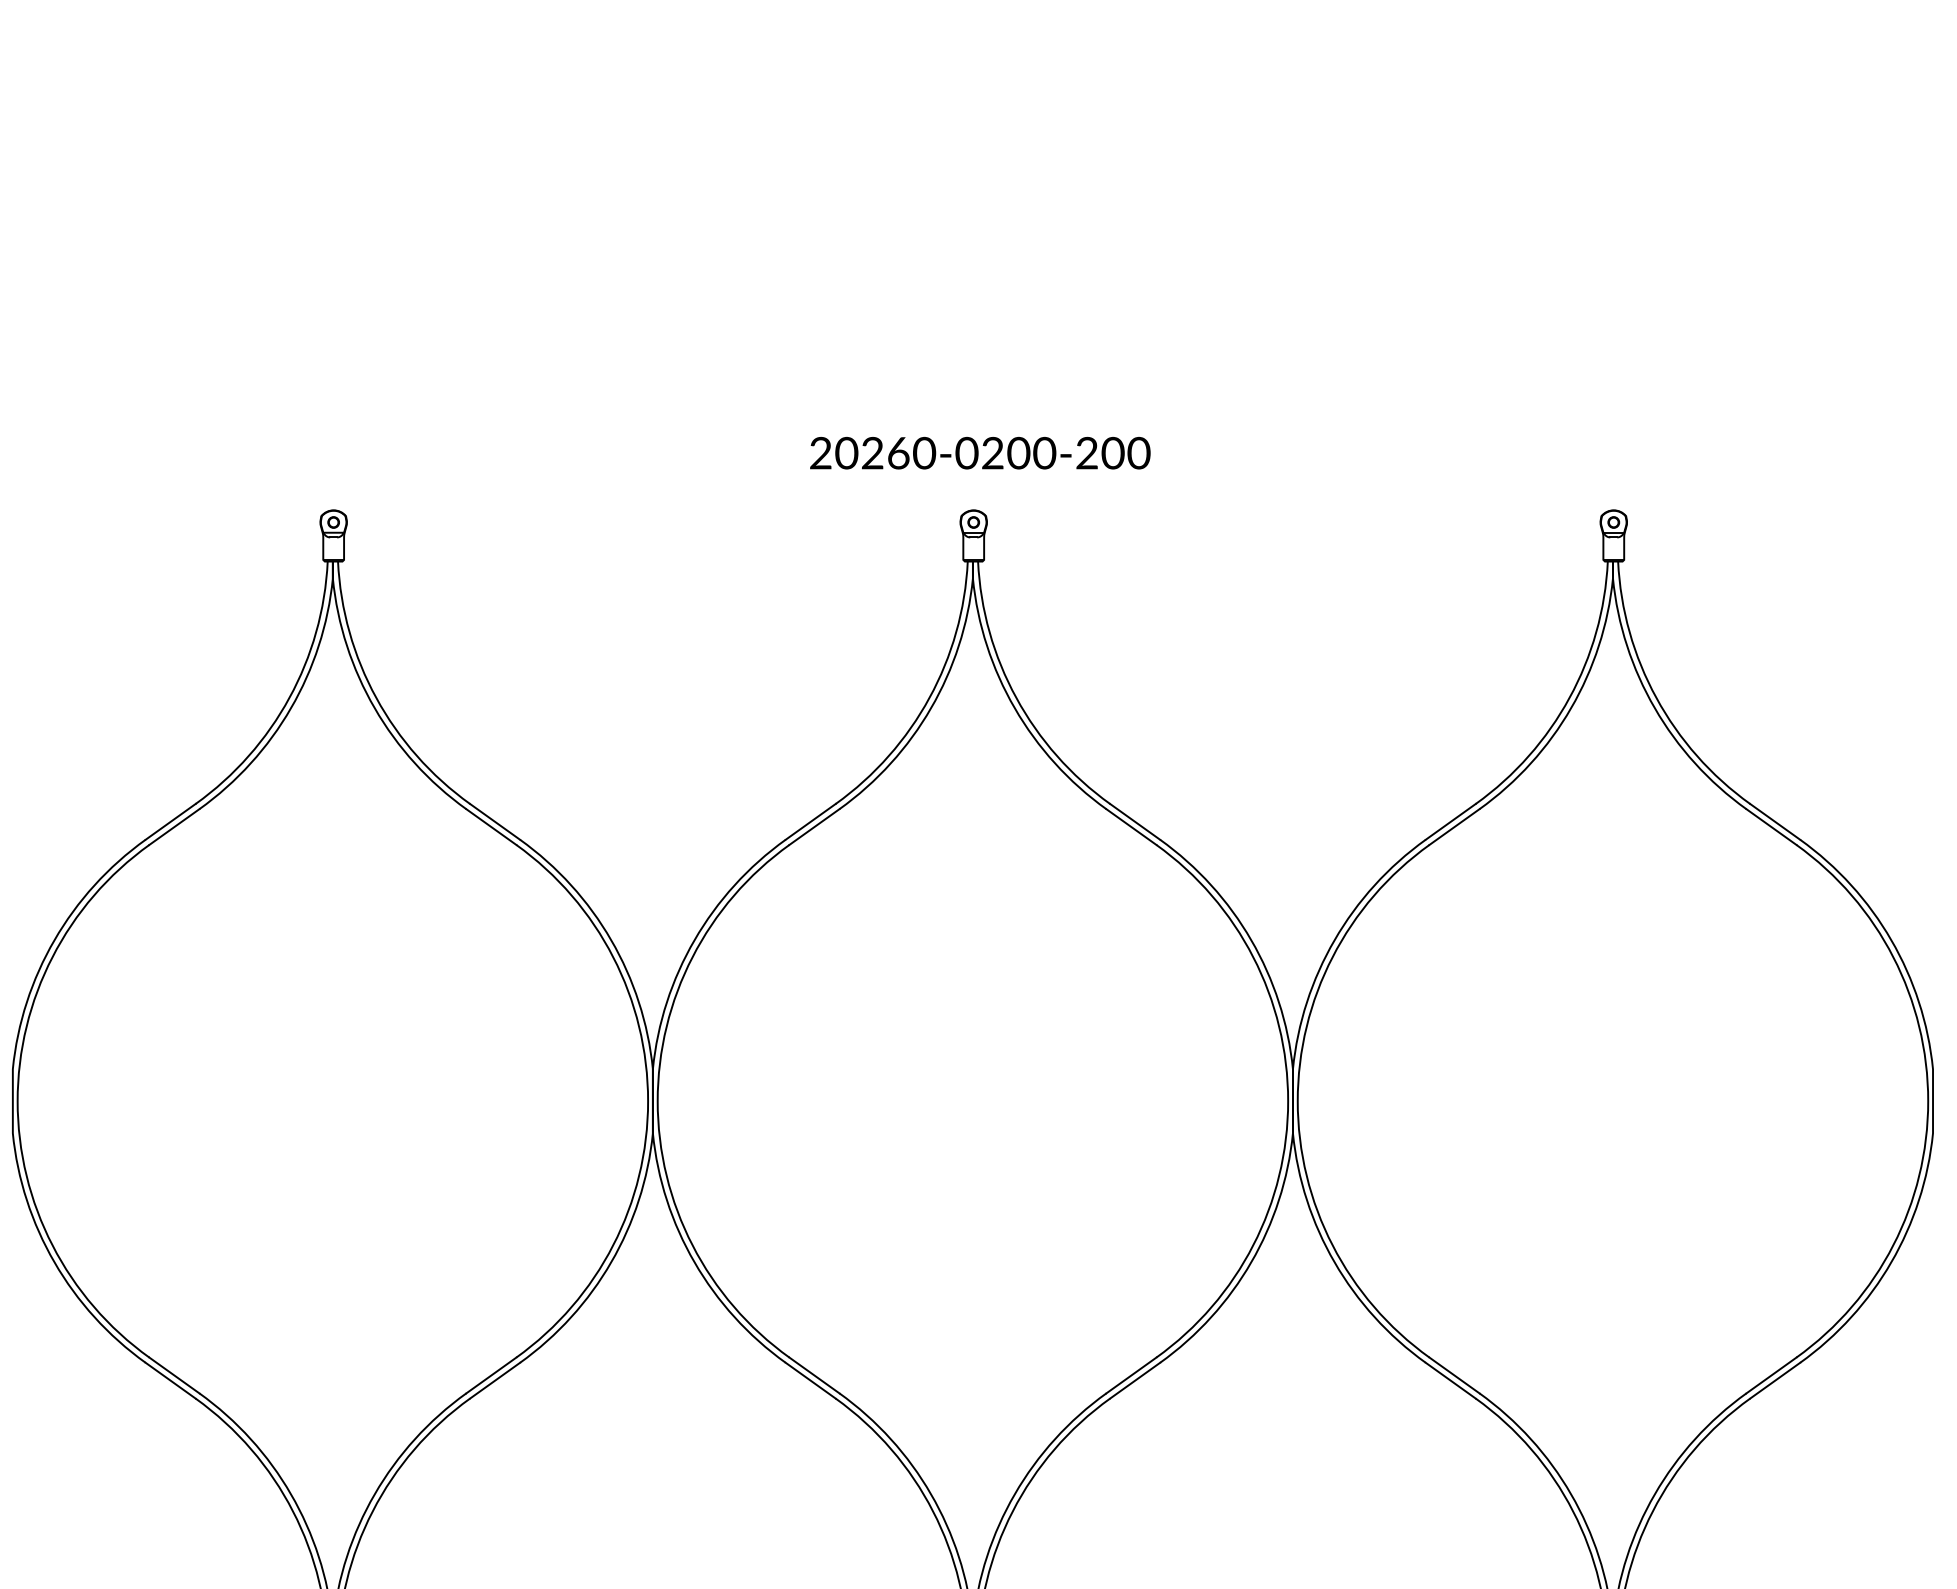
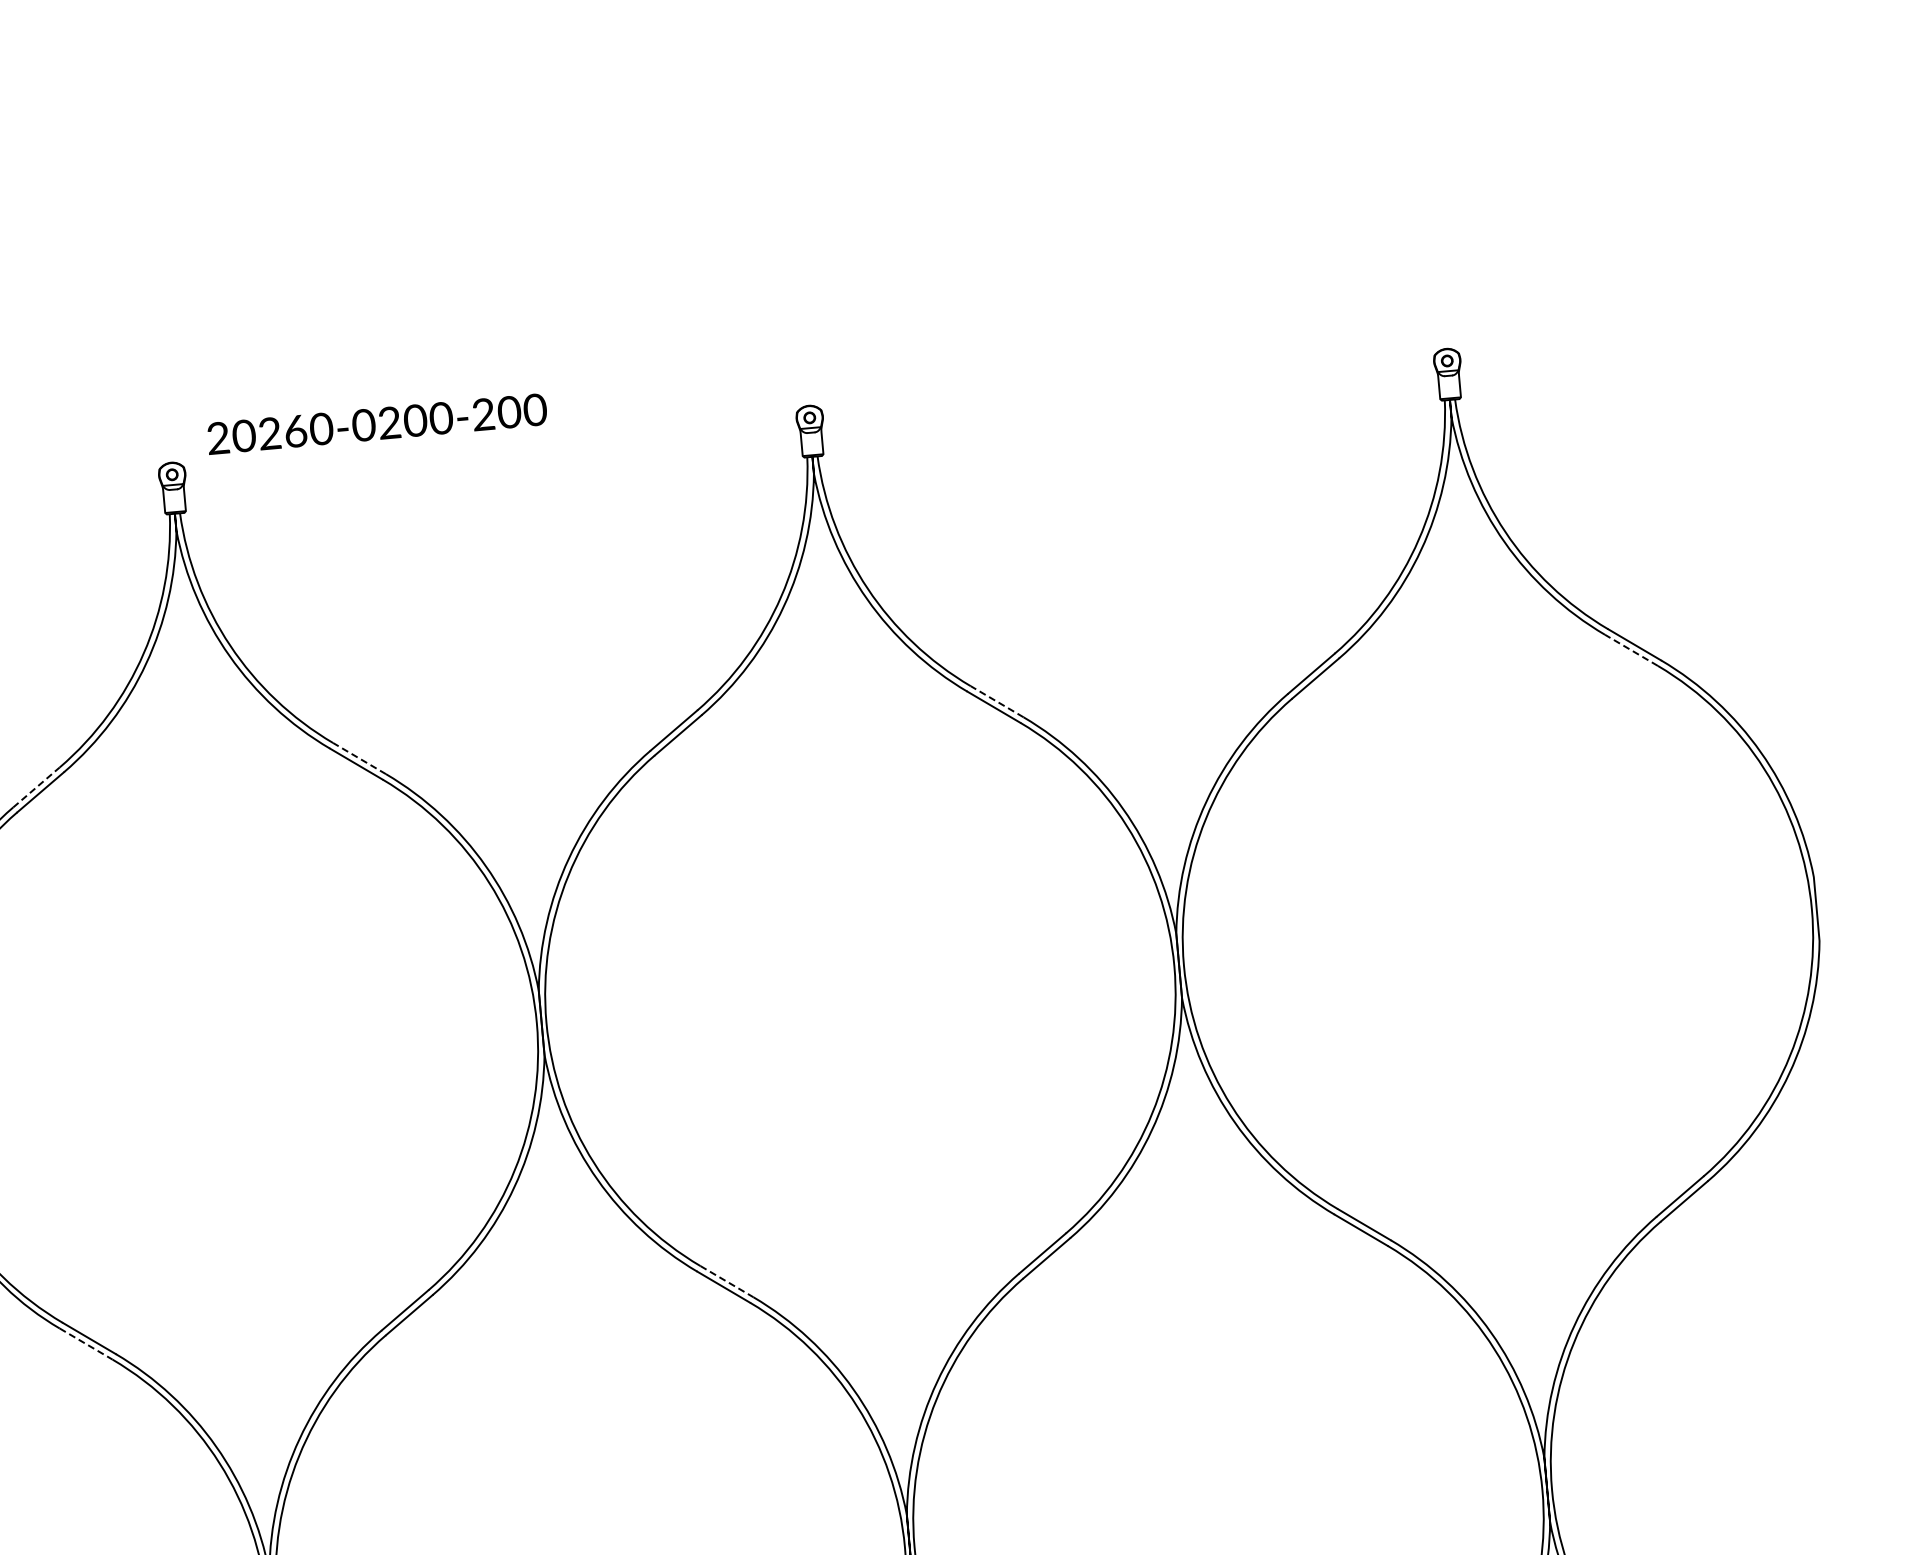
text: (980, 452) -> (377, 423), moved
line: (170, 821) -> (36, 787), solid -> dashed
line: (495, 821) -> (360, 758), solid -> dashed
line: (1135, 821) -> (997, 701), solid -> dashed
line: (1771, 827) -> (1631, 650), solid -> dashed
line: (814, 1375) -> (726, 1281), solid -> dashed
line: (170, 1380) -> (85, 1343), solid -> dashed

